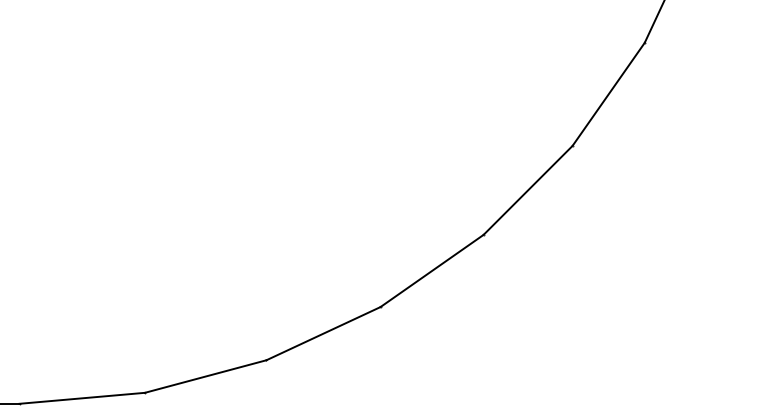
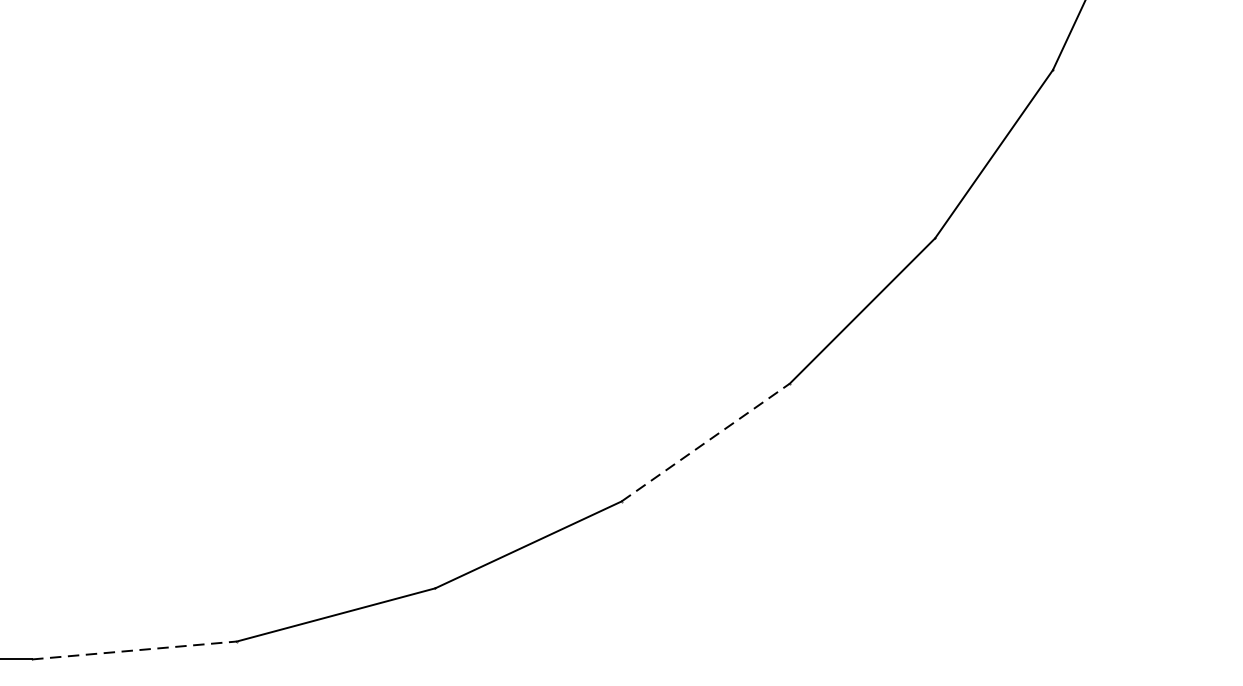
line: (432, 270) -> (706, 441), solid -> dashed
line: (82, 398) -> (134, 650), solid -> dashed

